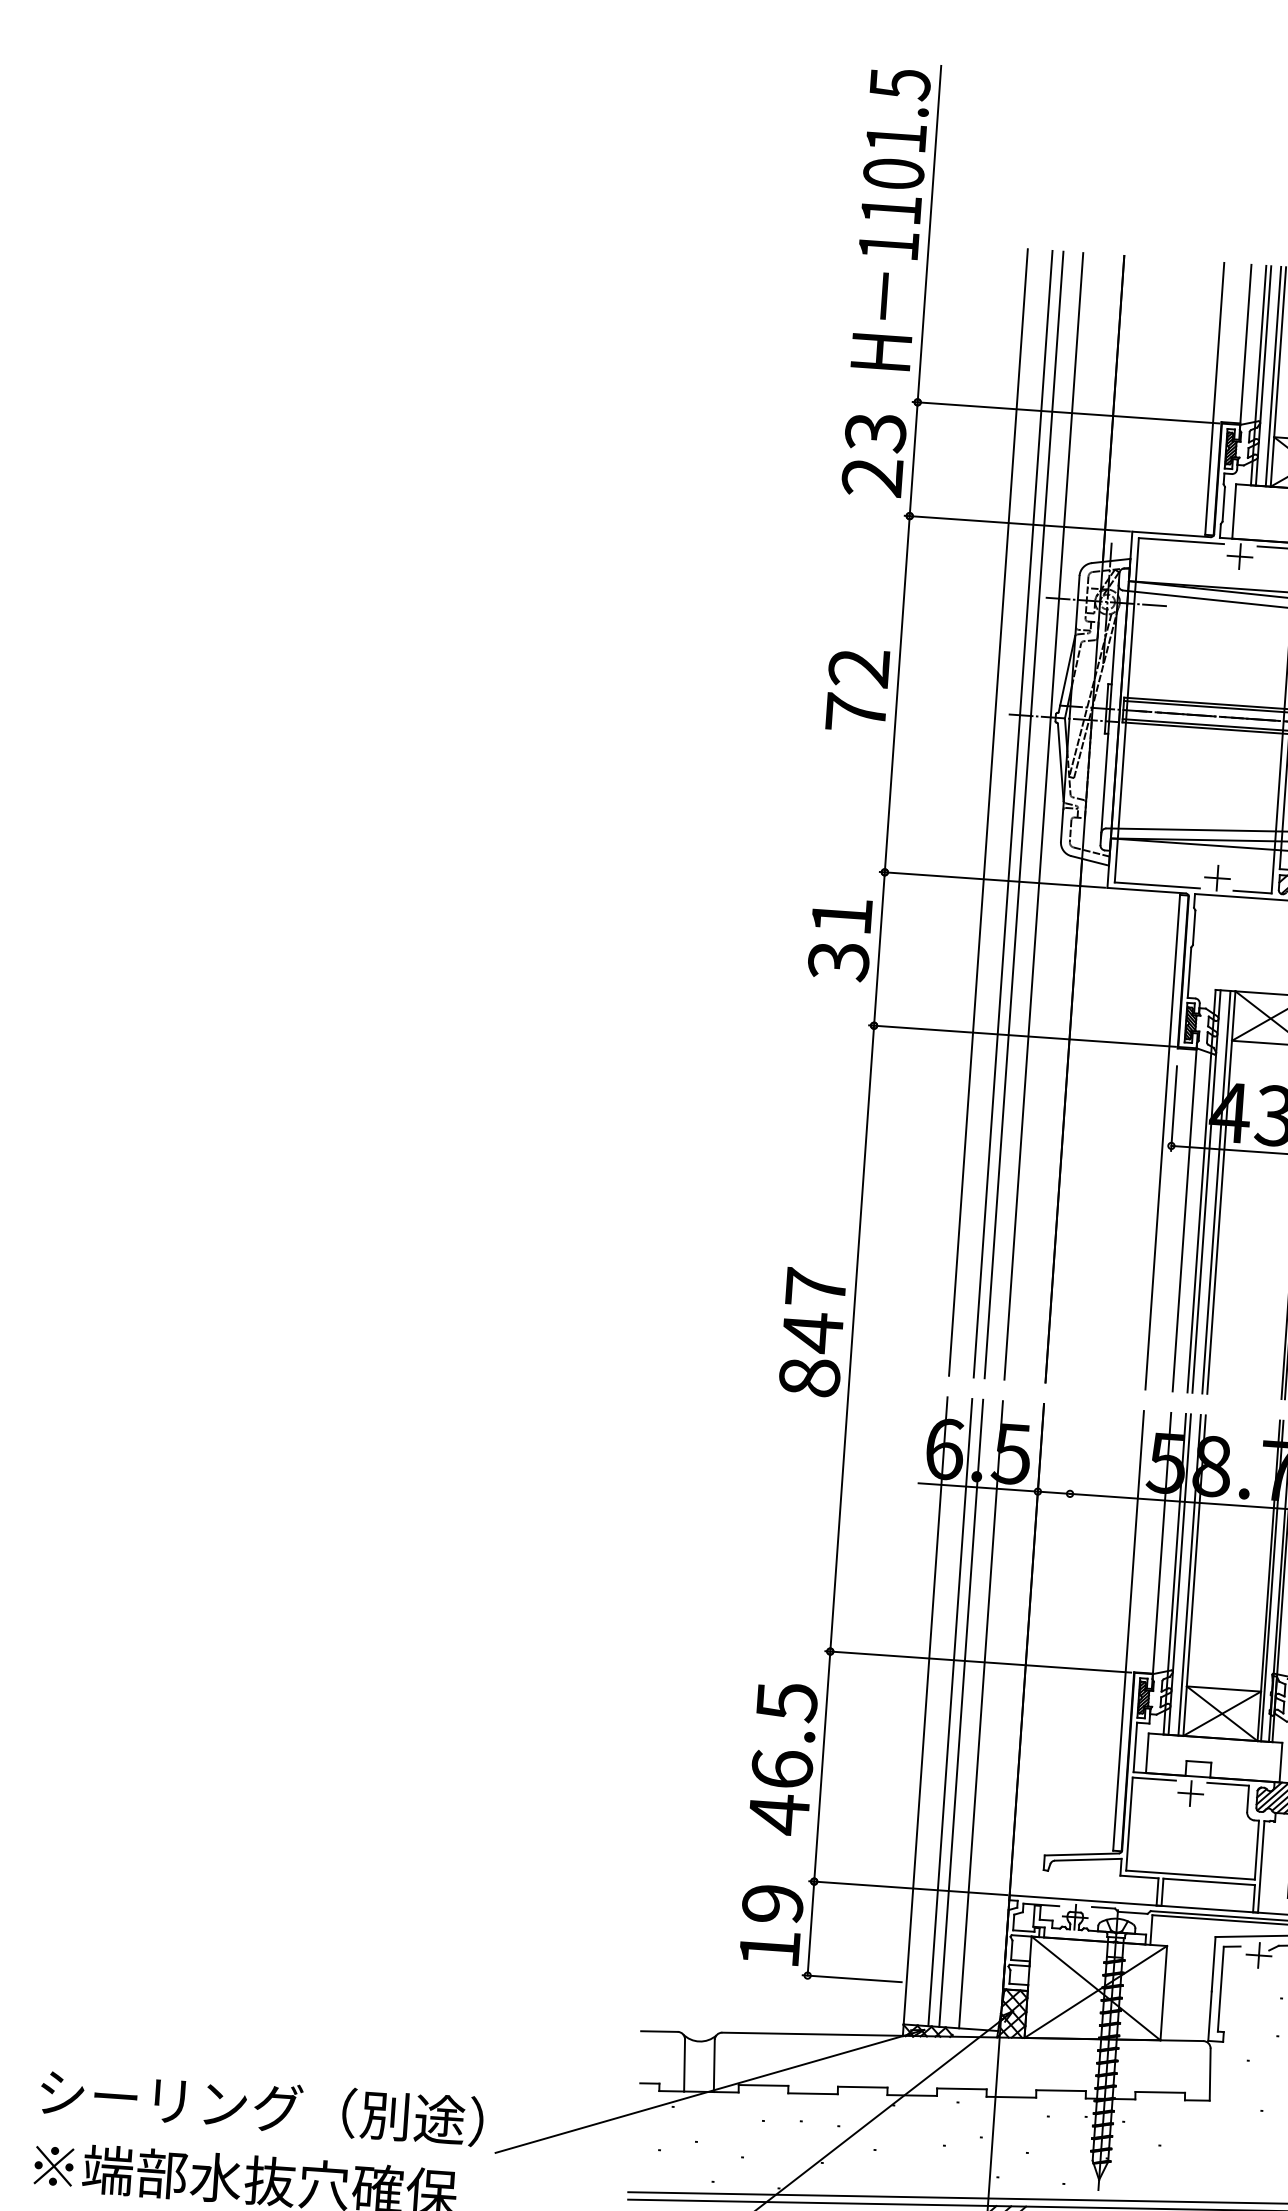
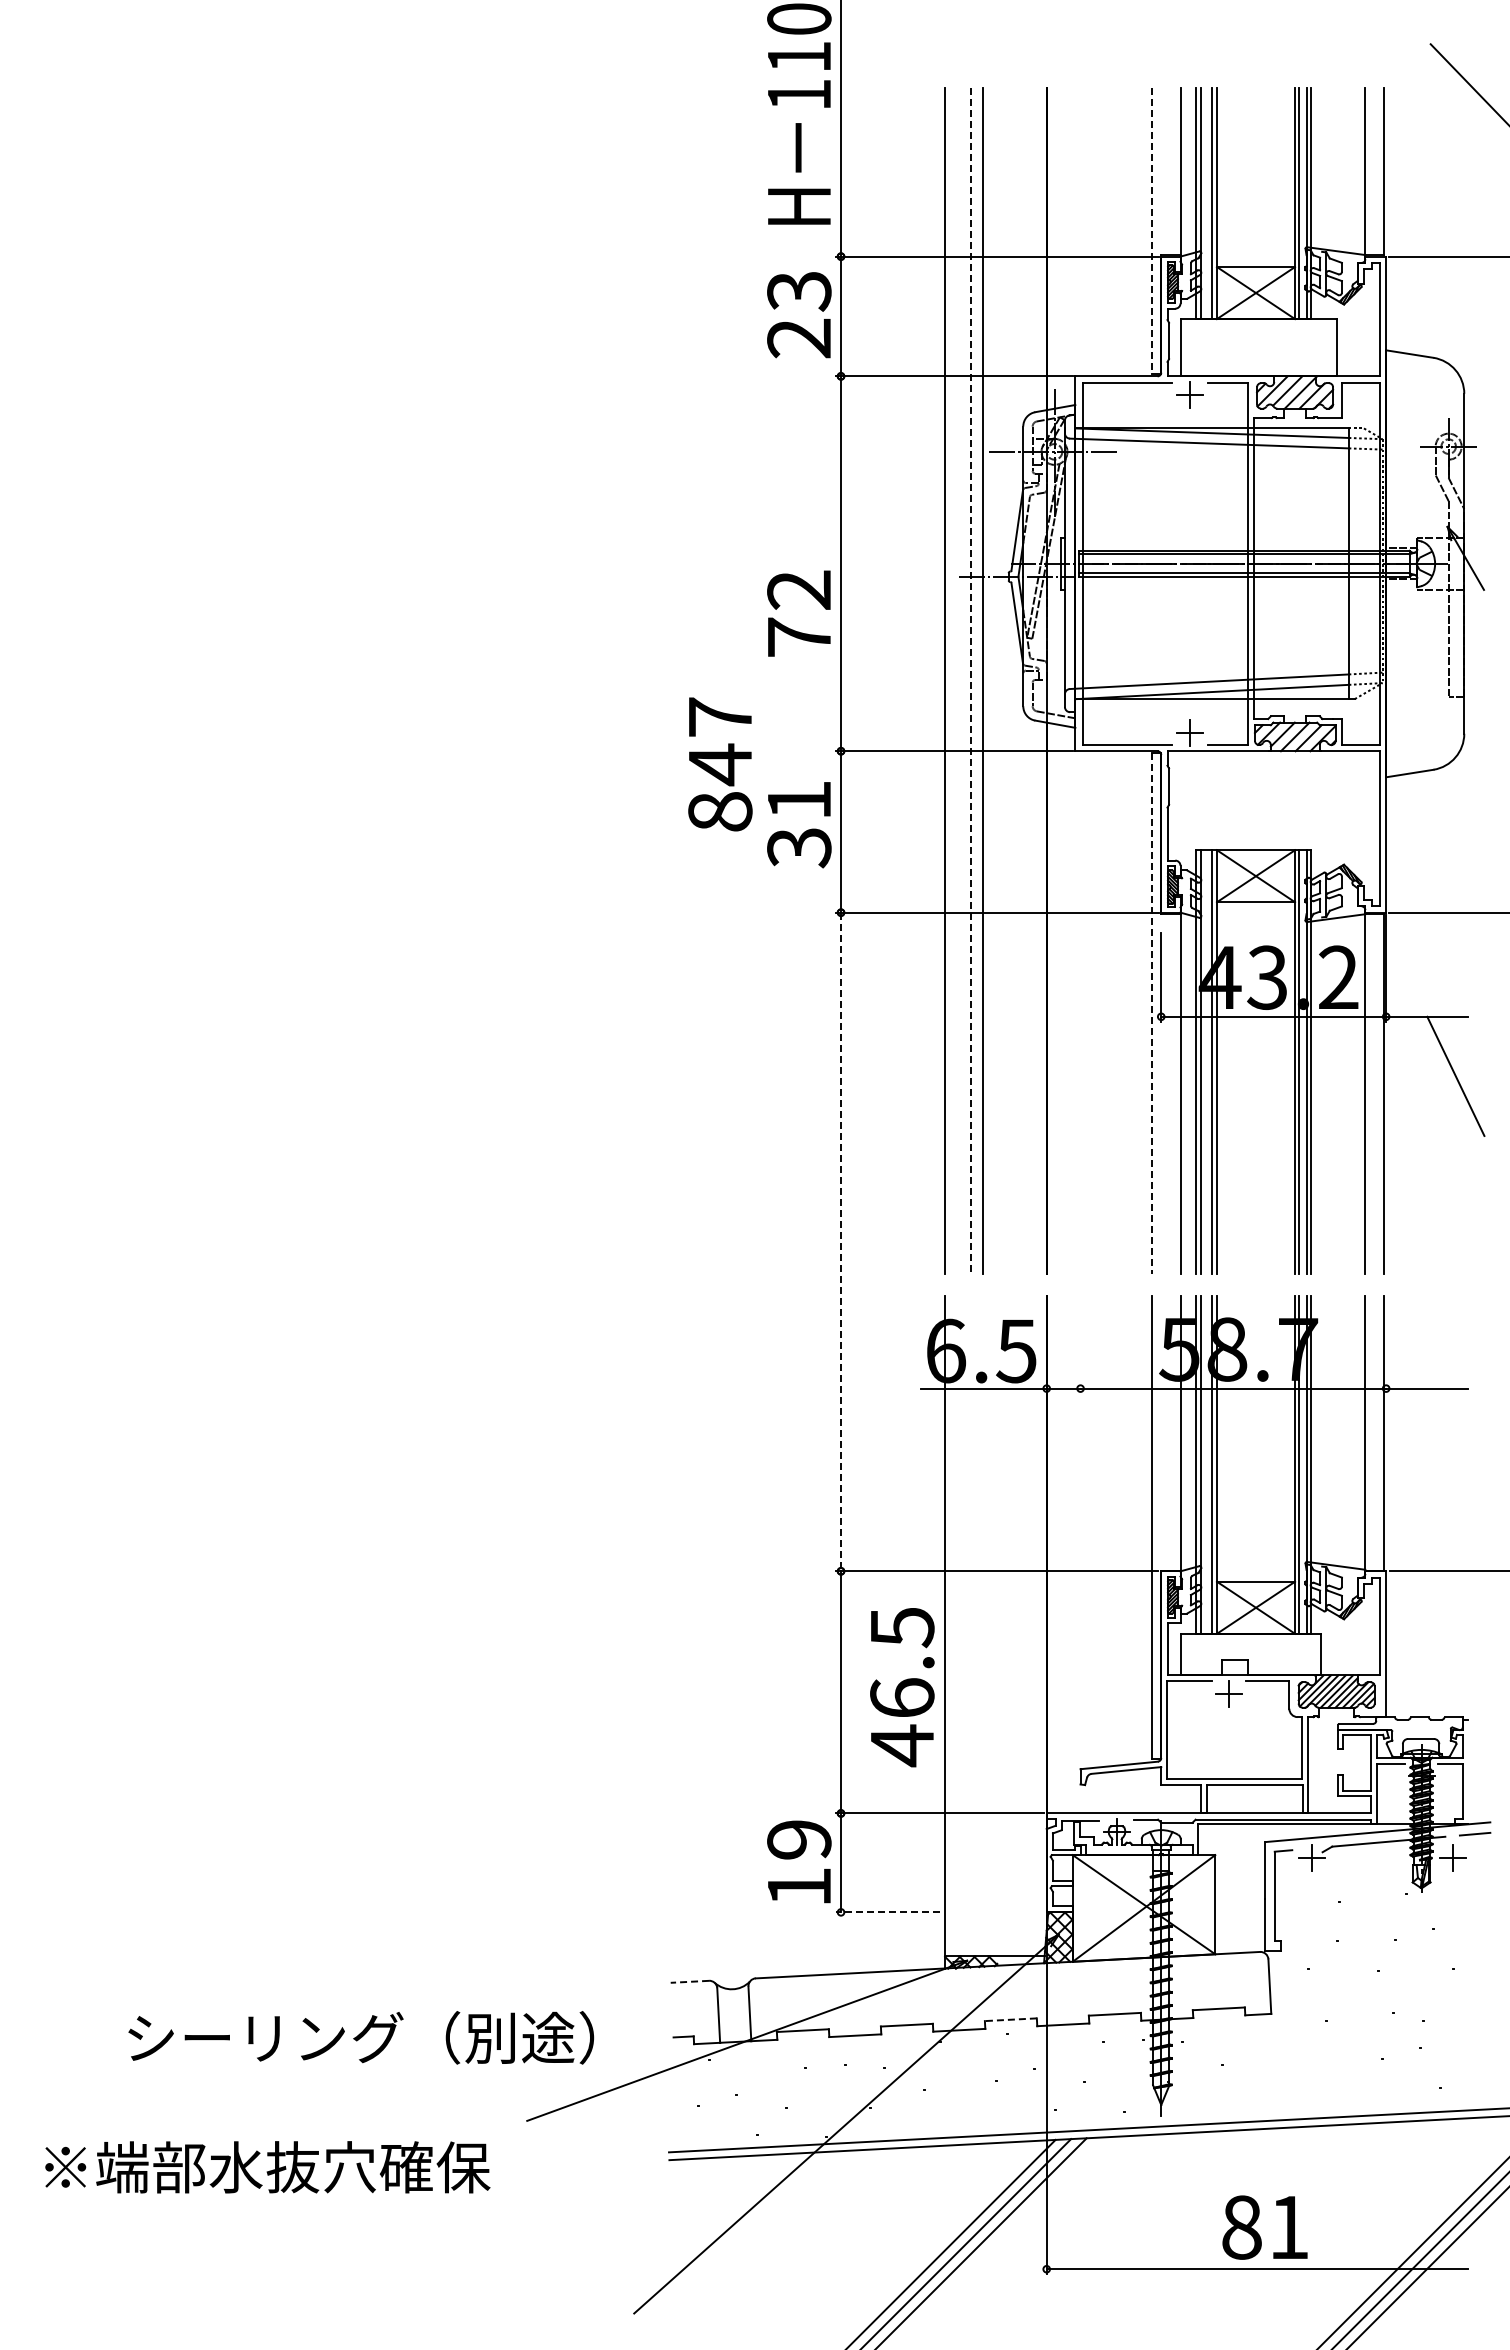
line: (1214, 399) -> (1151, 231), solid -> dashed
text: (856, 690) -> (798, 613), moved
line: (1013, 814) -> (971, 681), solid -> dashed
line: (1043, 815) -> (1003, 680), removed
line: (1162, 1143) -> (1151, 1014), solid -> dashed
text: (812, 1332) -> (720, 764), moved
line: (852, 1339) -> (841, 1242), solid -> dashed
line: (950, 1712) -> (971, 1626), removed
line: (961, 1713) -> (982, 1626), removed
line: (981, 1714) -> (1003, 1626), removed
text: (783, 1759) -> (902, 1687), moved
line: (851, 1978) -> (887, 1912), solid -> dashed
line: (659, 2031) -> (689, 1981), solid -> dashed
line: (961, 2088) -> (1010, 2019), solid -> dashed
text: (262, 2106) -> (361, 2037), moved

